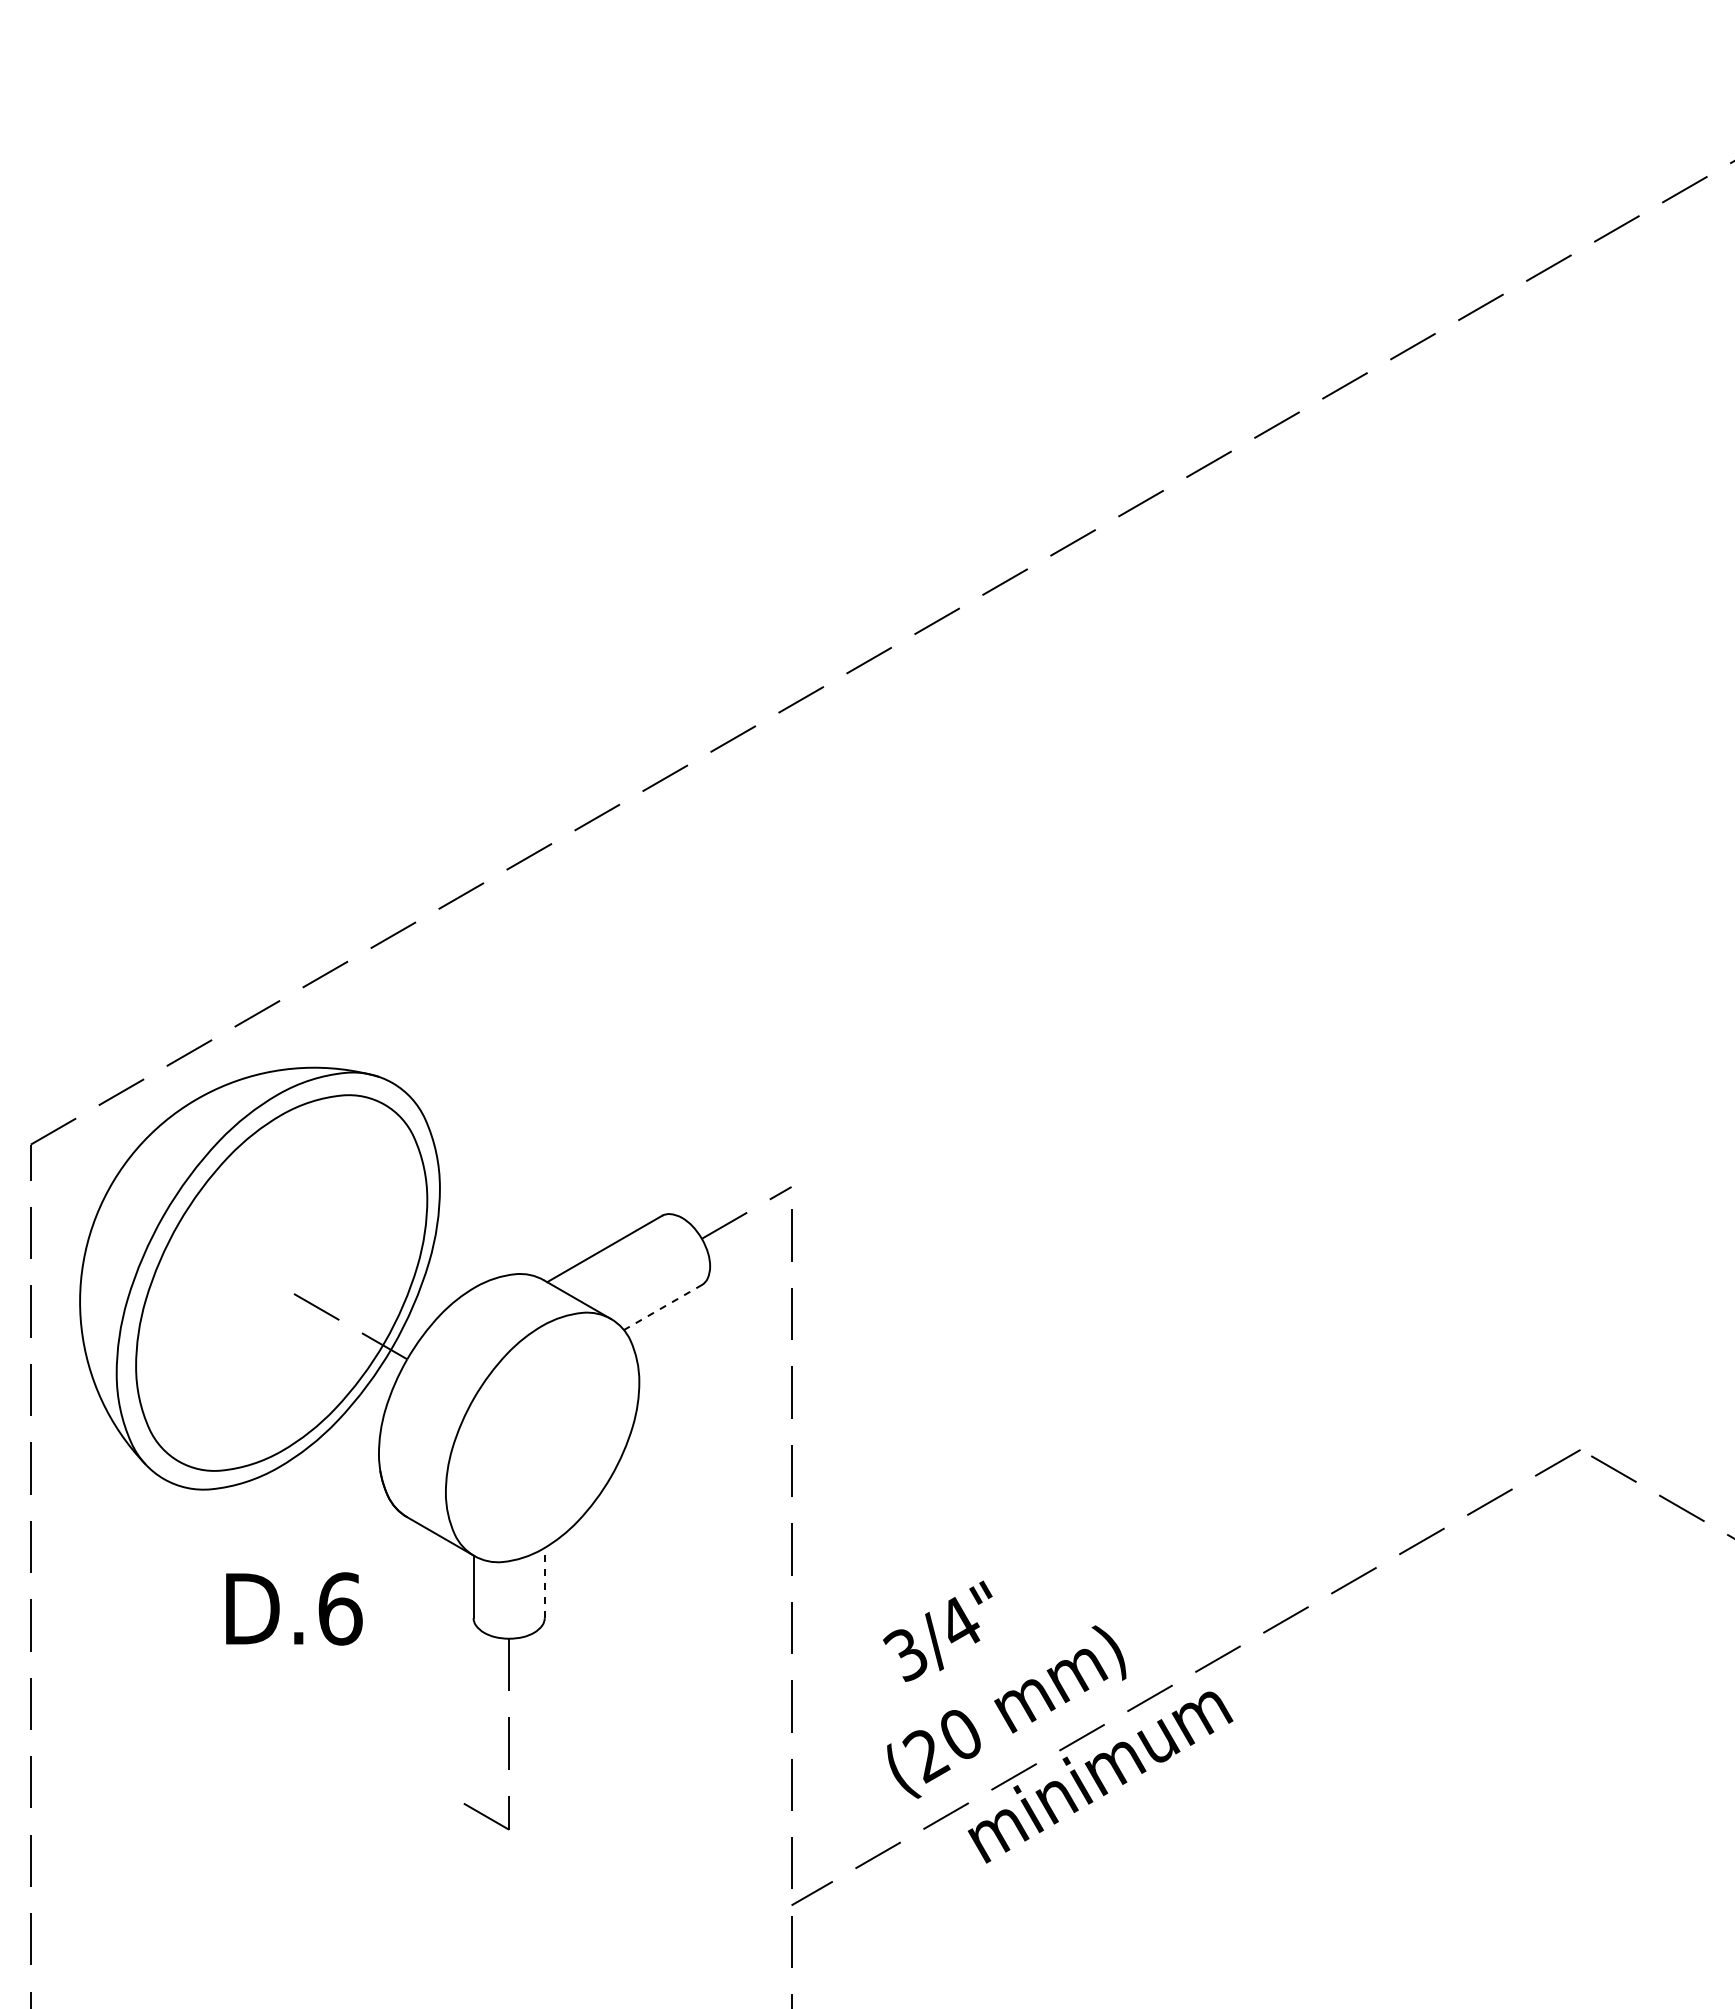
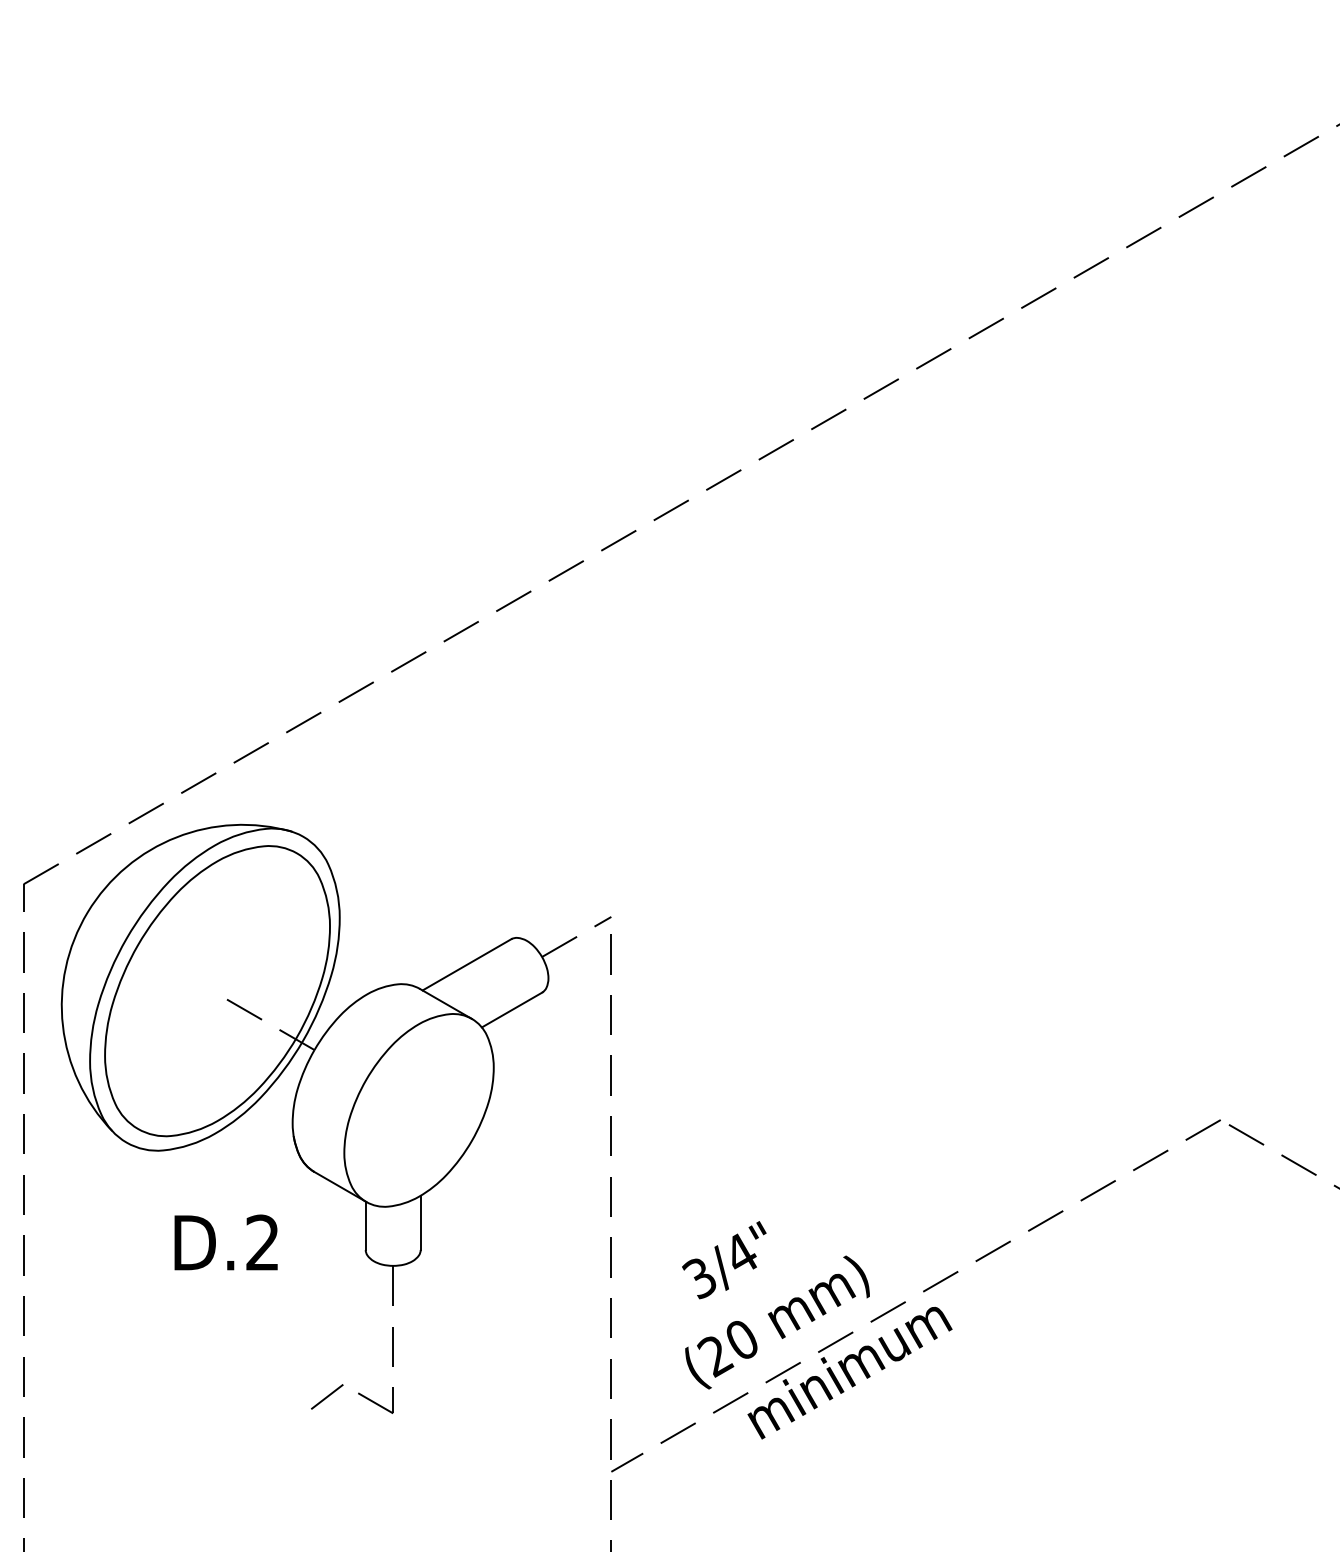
line: (662, 1307) -> (511, 1010), dashed -> solid
line: (544, 1582) -> (420, 1222), dashed -> solid
text: (340, 1608) -> (262, 1242), D.6 -> D.2
line: (423, 1808) -> (327, 1397), added

